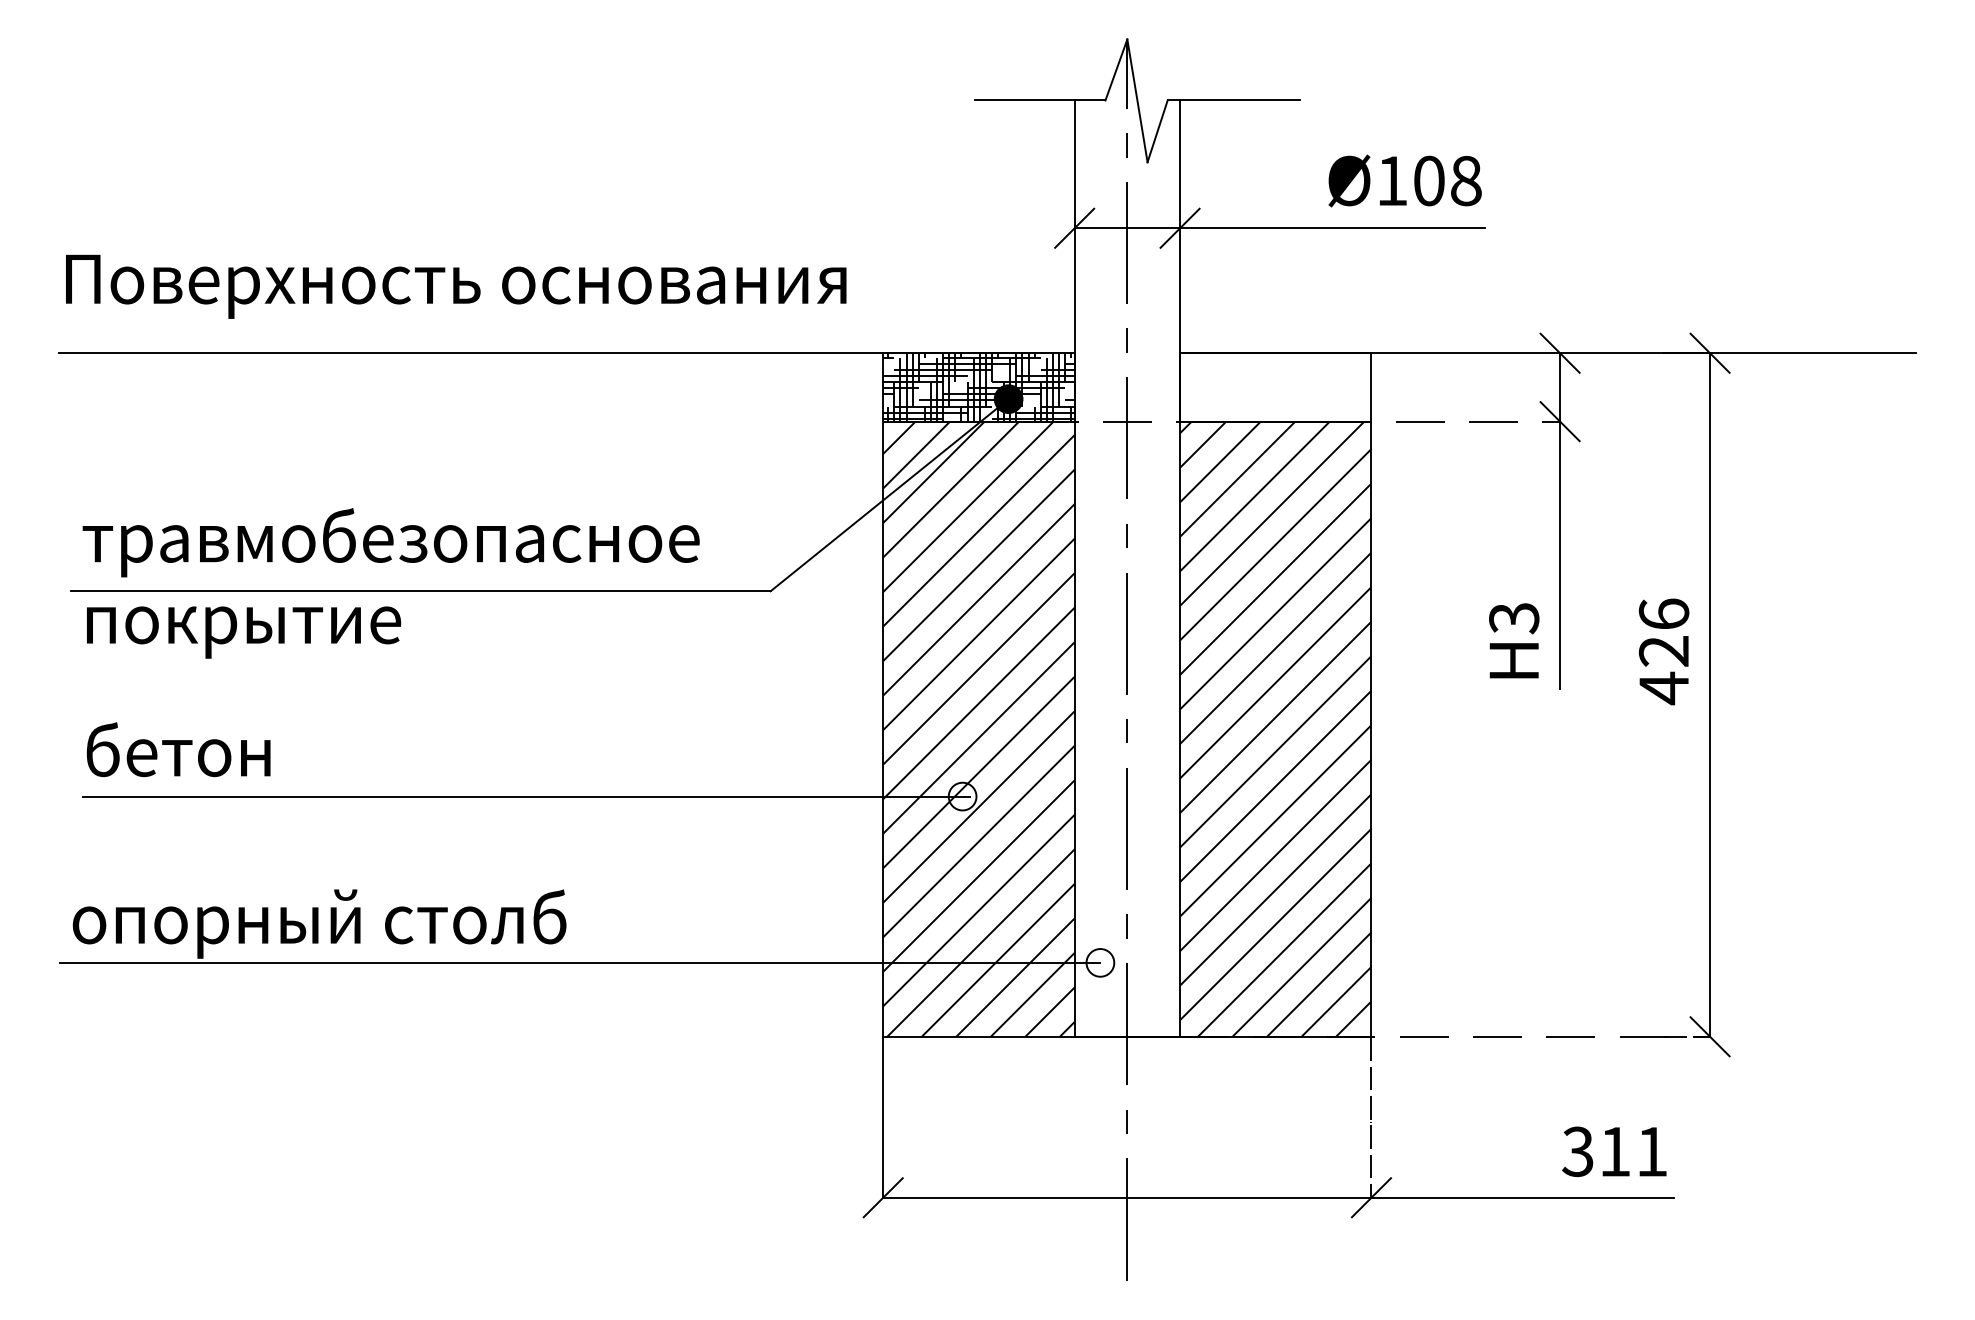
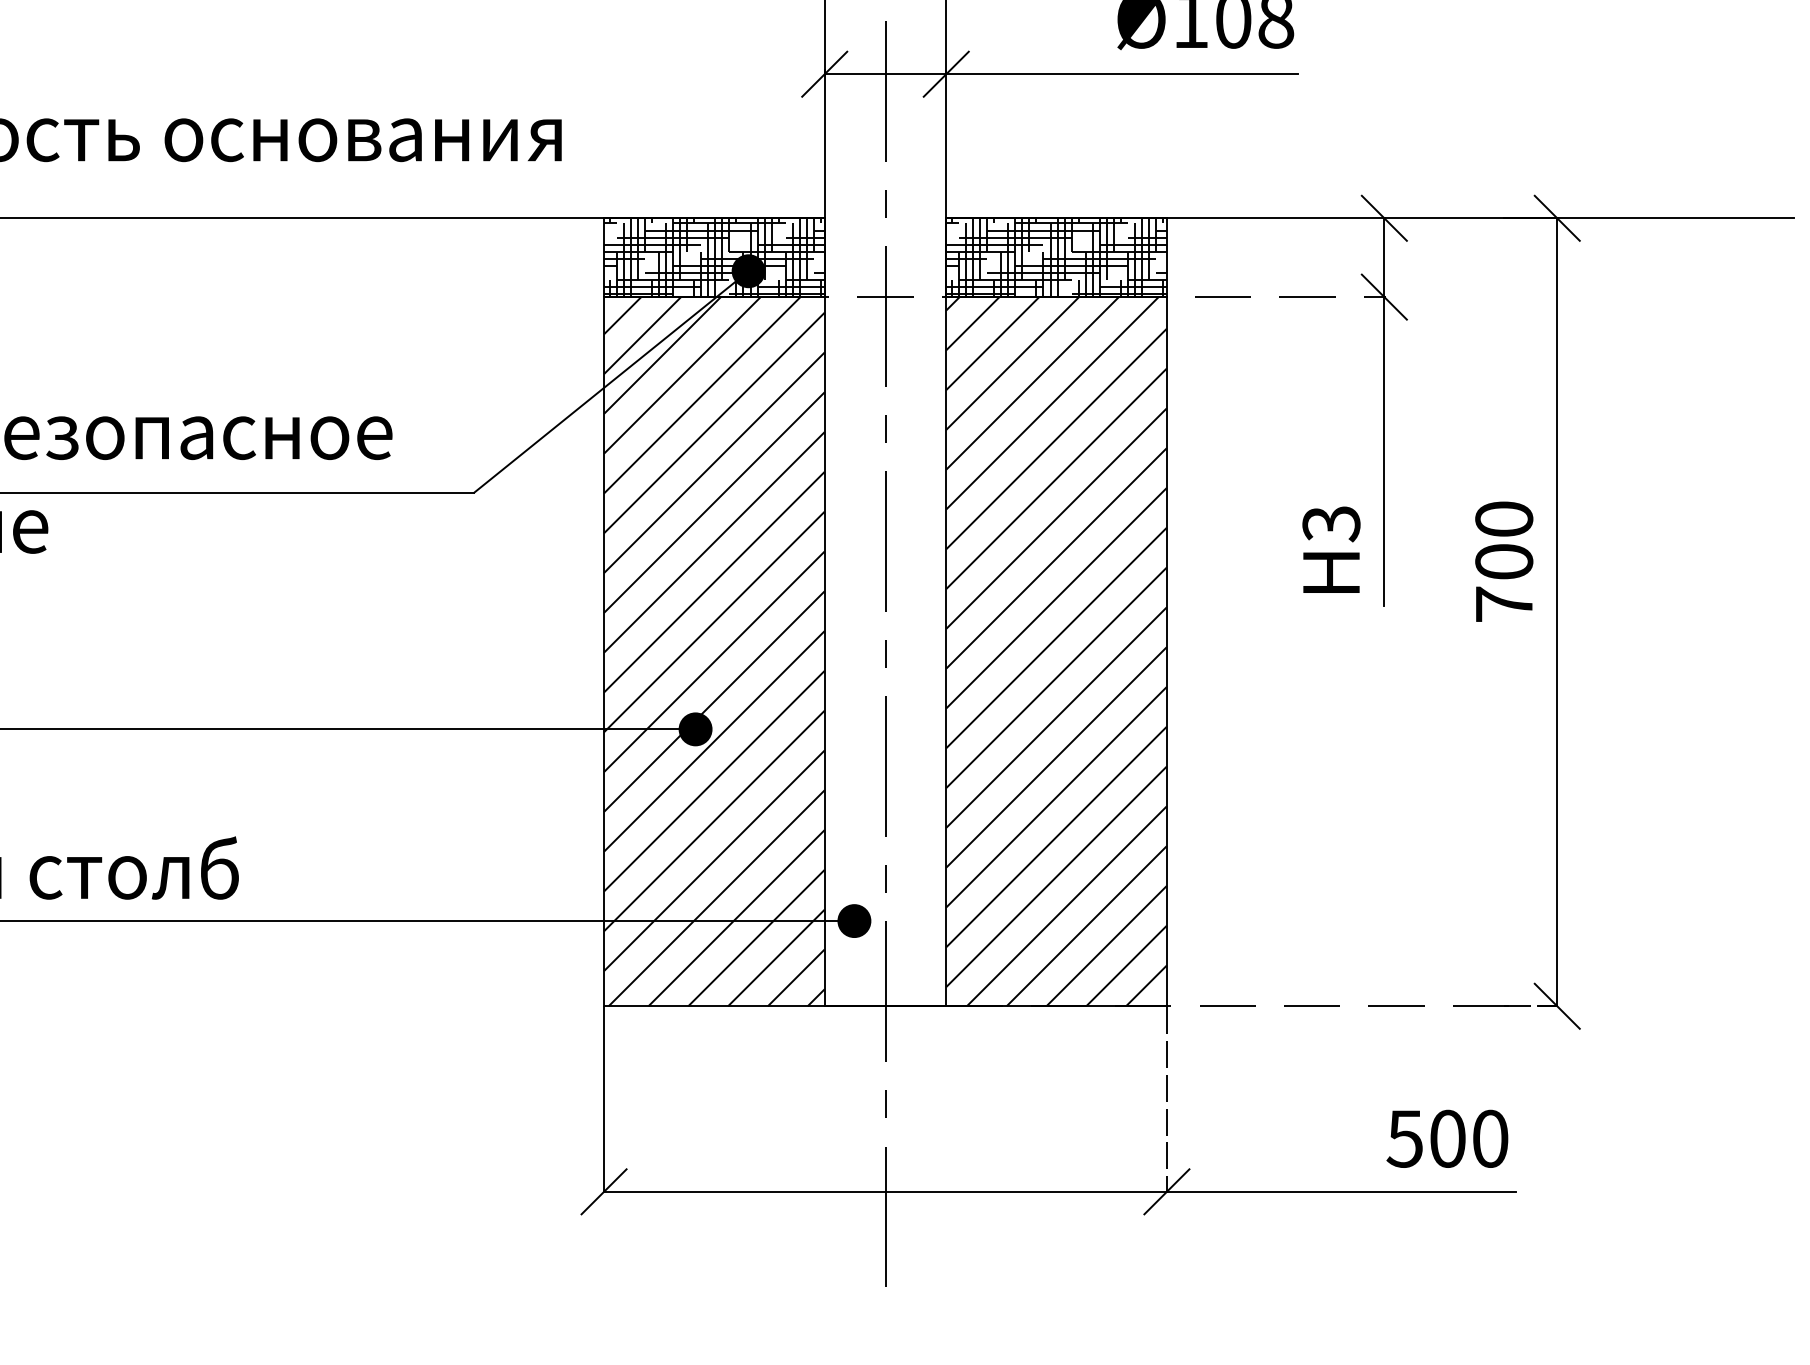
hatch: (1275, 387) -> (1056, 257), added
text: (1663, 651) -> (1503, 562), 426 -> 700
fill: (962, 796) -> (695, 729), added
fill: (1100, 962) -> (854, 920), added
text: (1614, 1151) -> (1447, 1138), 311 -> 500

